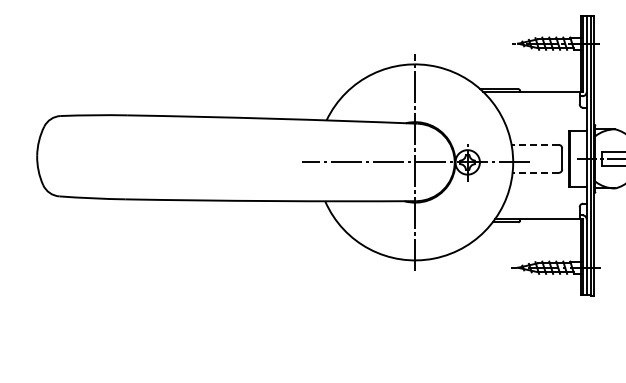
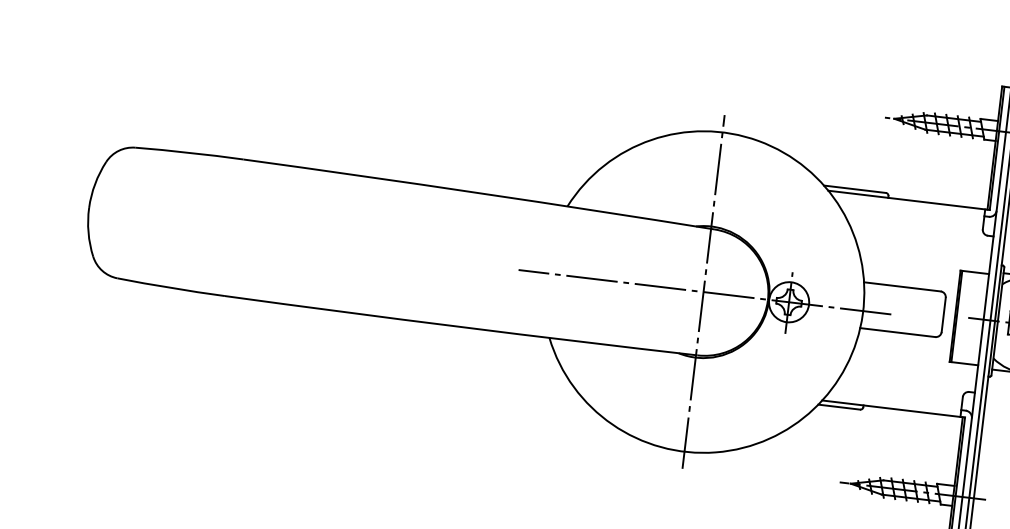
line: (535, 144) -> (903, 286), dashed -> solid
line: (535, 172) -> (897, 331), dashed -> solid

